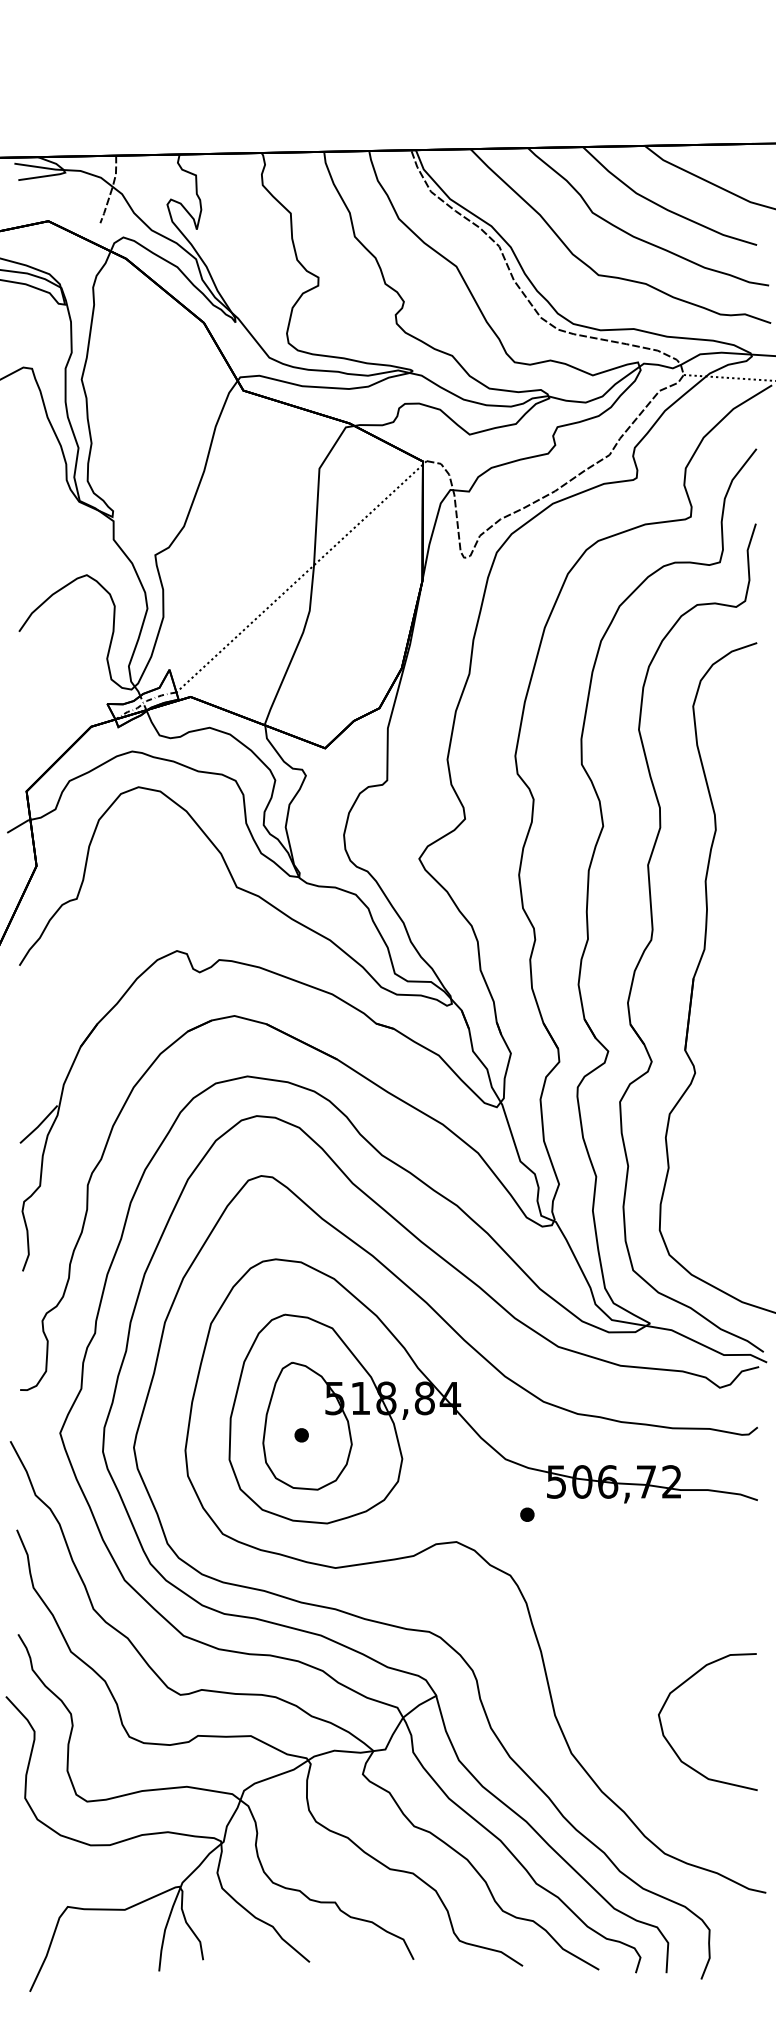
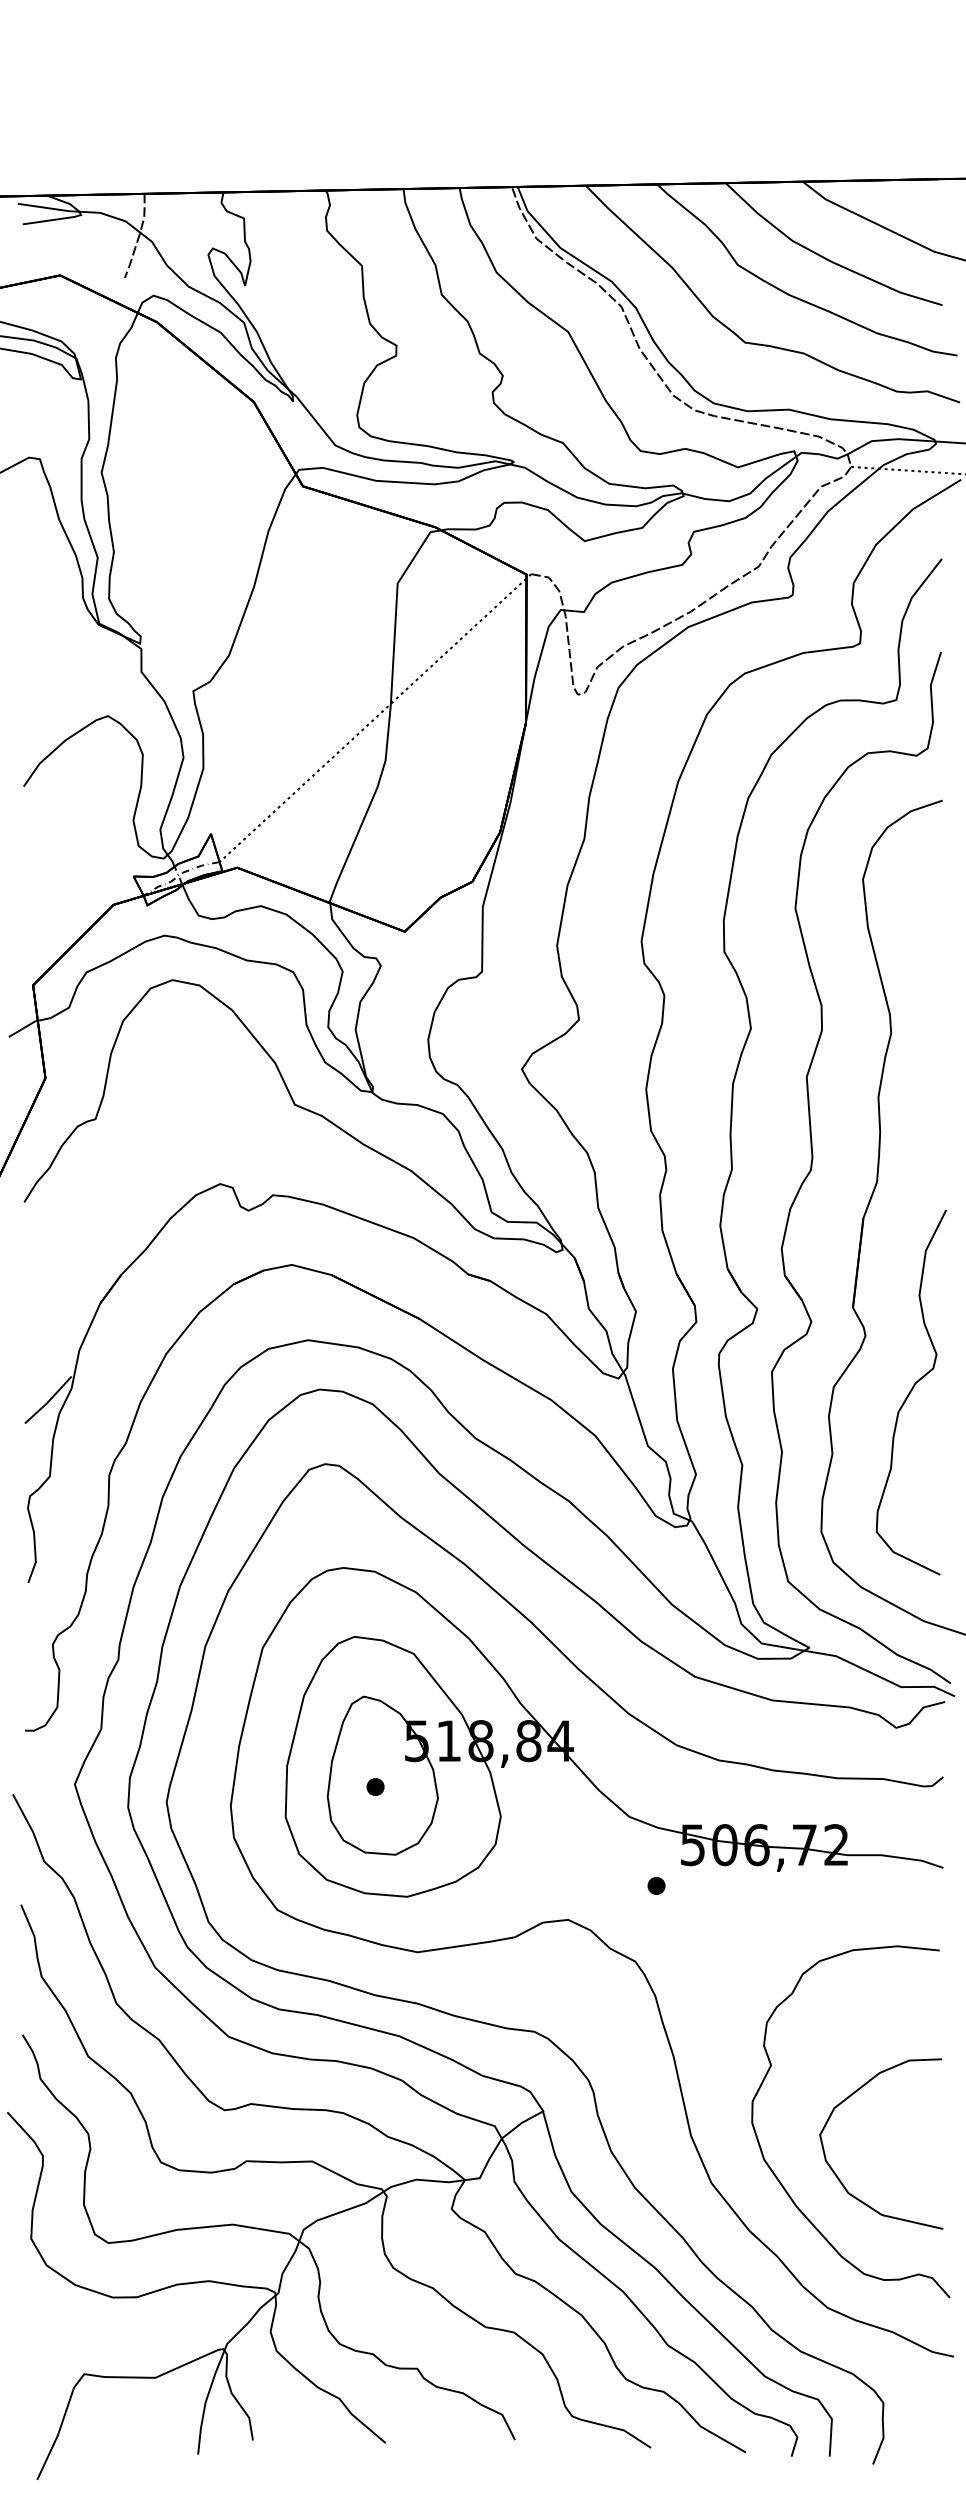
curve: (731, 1118) -> (910, 1392), added
curve: (622, 1744) -> (774, 2172), added

